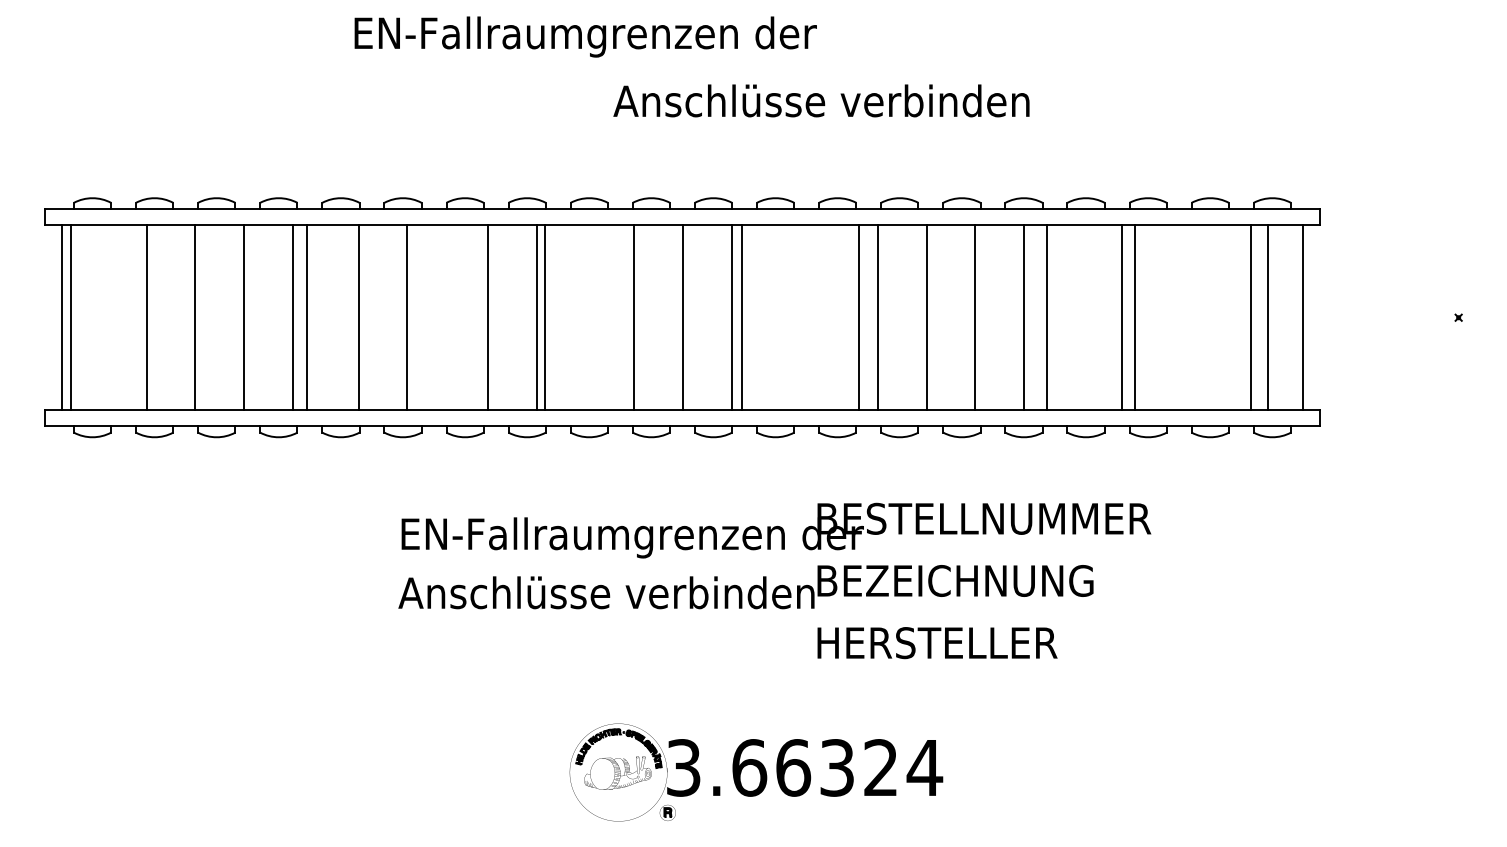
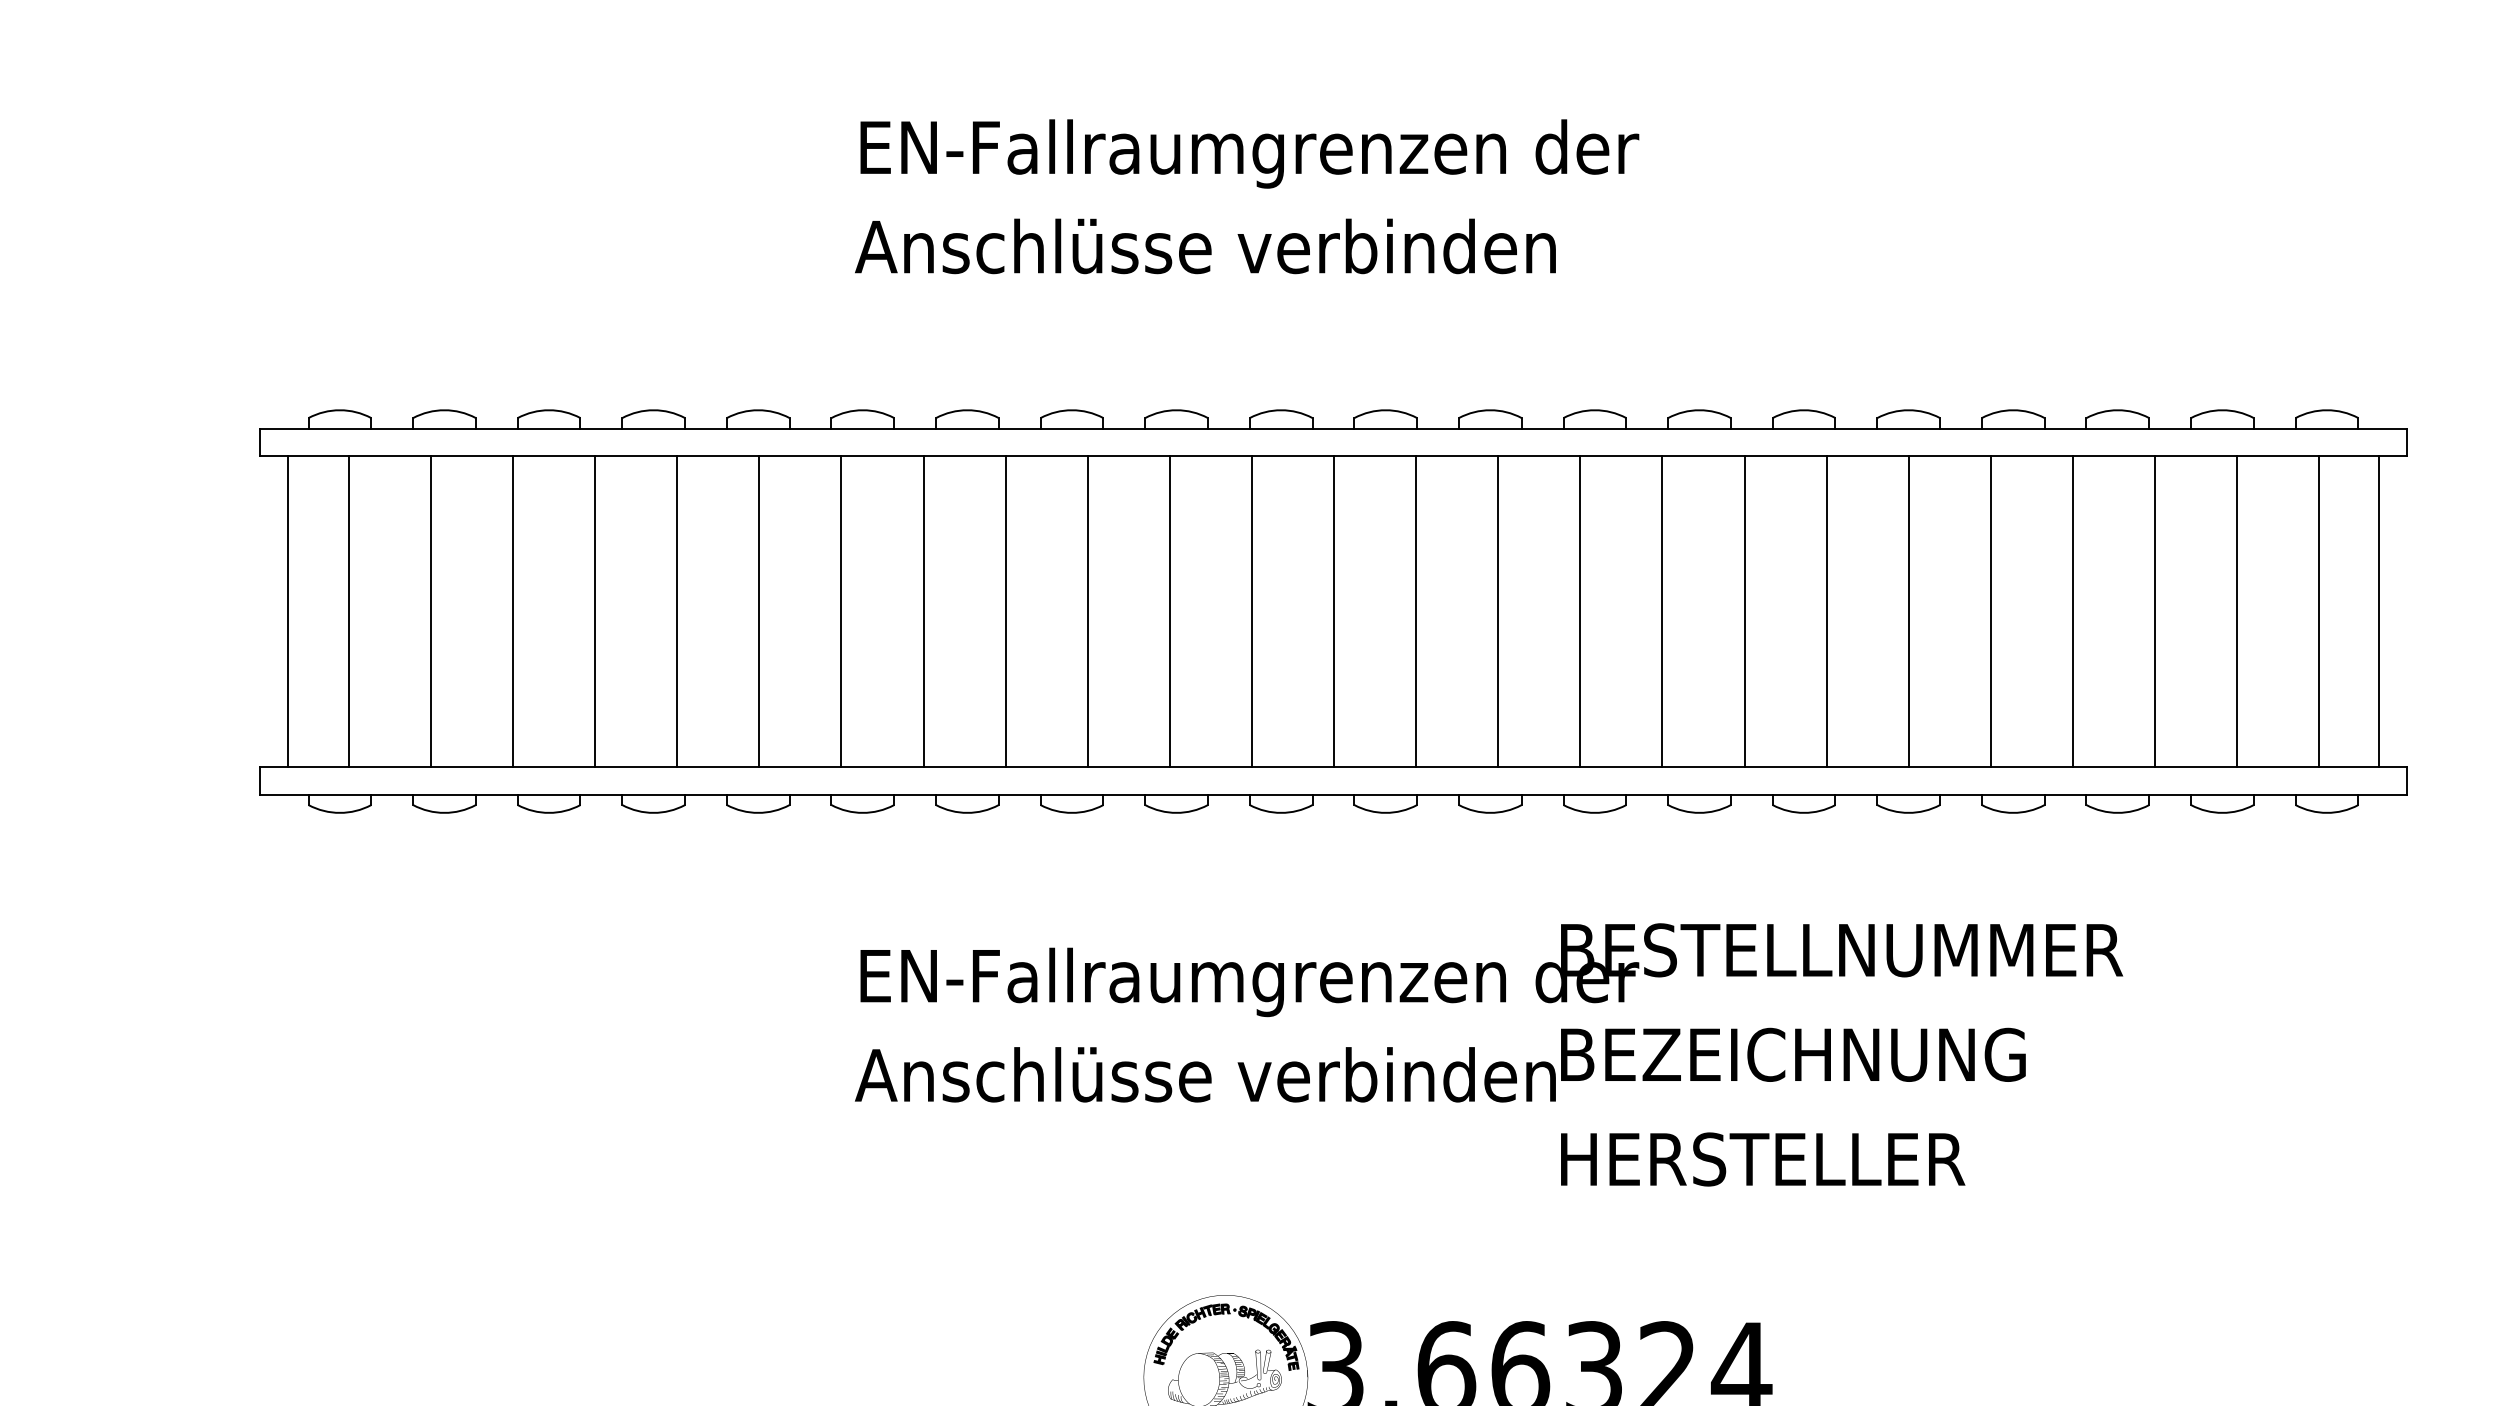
text: (585, 36) -> (1249, 153), moved
text: (821, 100) -> (1205, 245), moved
line: (70, 317) -> (348, 611), moved
line: (306, 317) -> (759, 611), moved
line: (359, 317) -> (841, 611), moved
line: (407, 317) -> (924, 611), moved
line: (545, 317) -> (1170, 611), moved
line: (742, 317) -> (1498, 611), moved
line: (859, 317) -> (1581, 611), moved
line: (1046, 317) -> (1990, 611), moved
line: (1135, 317) -> (2155, 611), moved
line: (1250, 317) -> (2236, 611), moved

